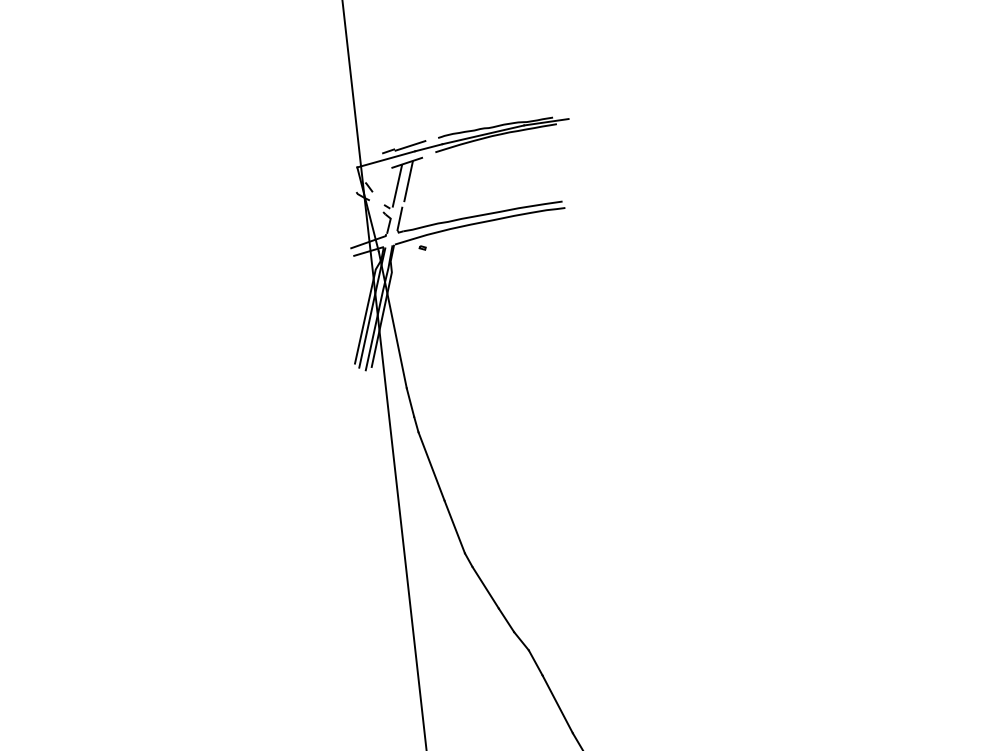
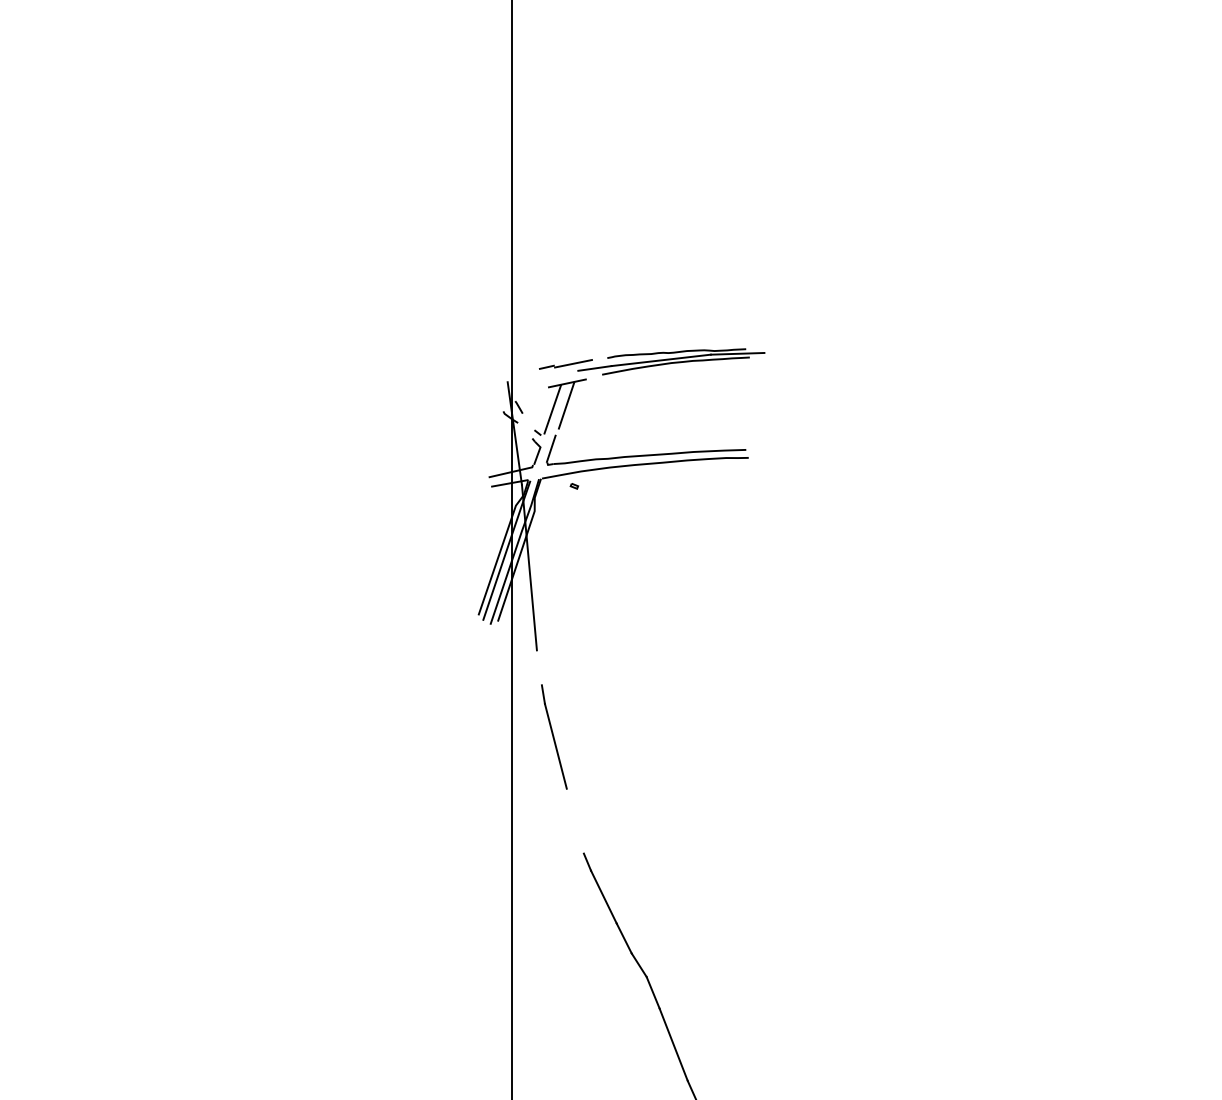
line: (385, 159) -> (542, 376), removed
line: (409, 402) -> (538, 667), removed
line: (454, 526) -> (574, 820), removed

